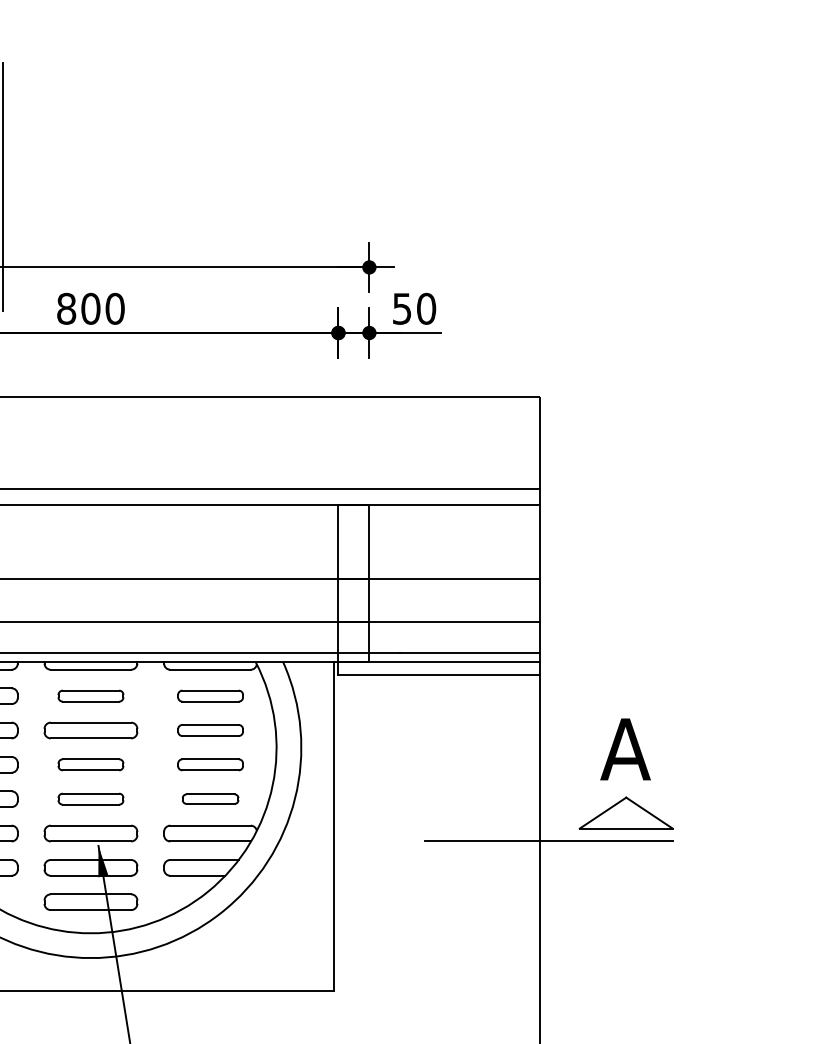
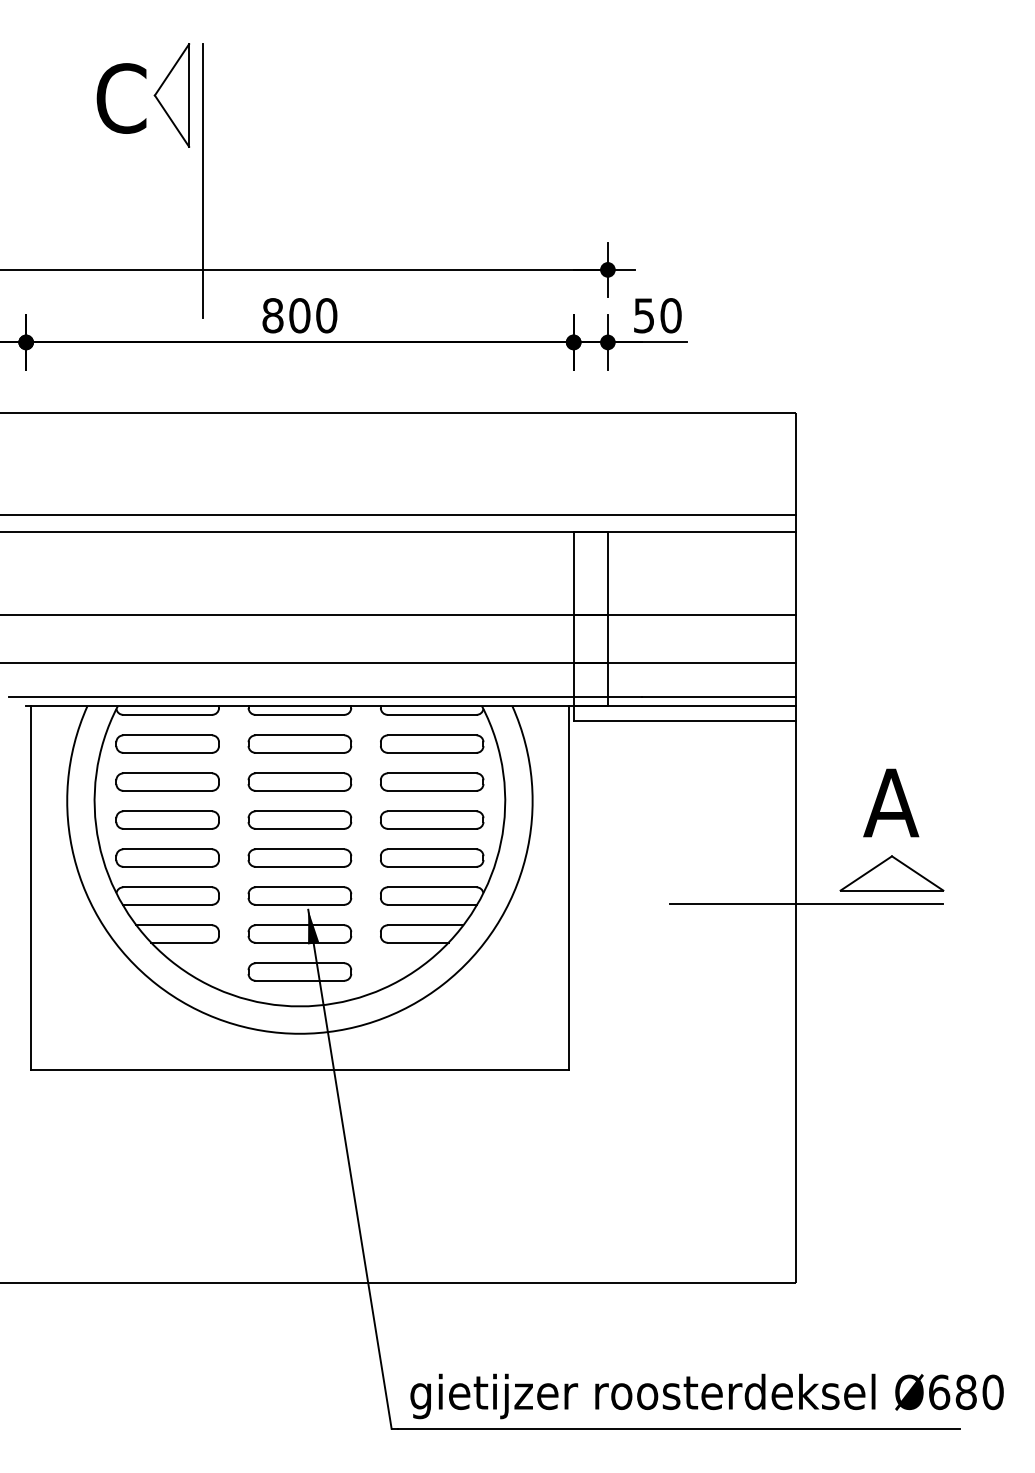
part: (90, 695) -> (299, 743), size x1.43
part: (210, 695) -> (432, 743), size x1.43
part: (210, 729) -> (432, 781), size x1.43
part: (90, 764) -> (299, 819), size x1.43
part: (210, 764) -> (432, 819), size x1.43
part: (90, 798) -> (299, 857), size x1.43
part: (210, 798) -> (432, 857), size x1.67

